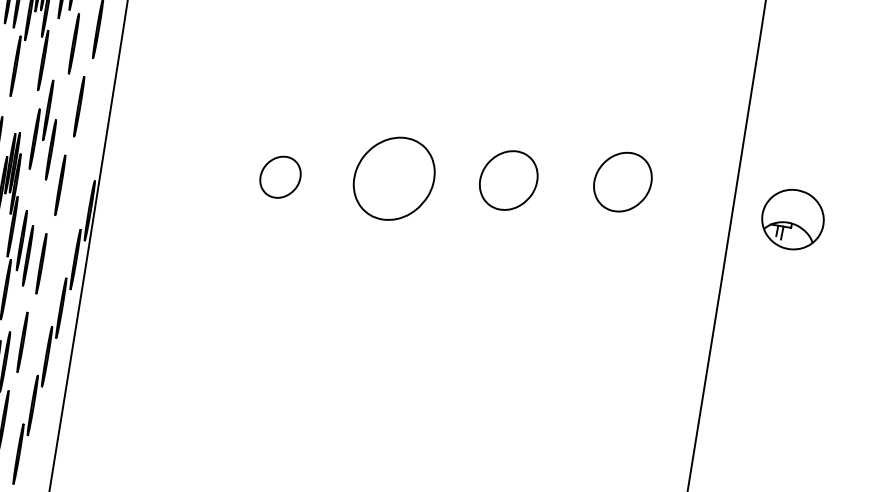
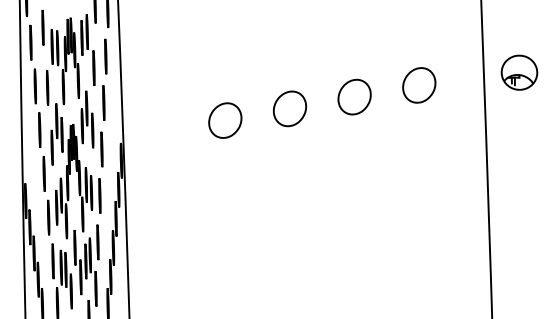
part: (280, 177) -> (225, 120), size x1.43
part: (395, 178) -> (290, 108), size x0.71
part: (793, 219) -> (519, 72), moved

